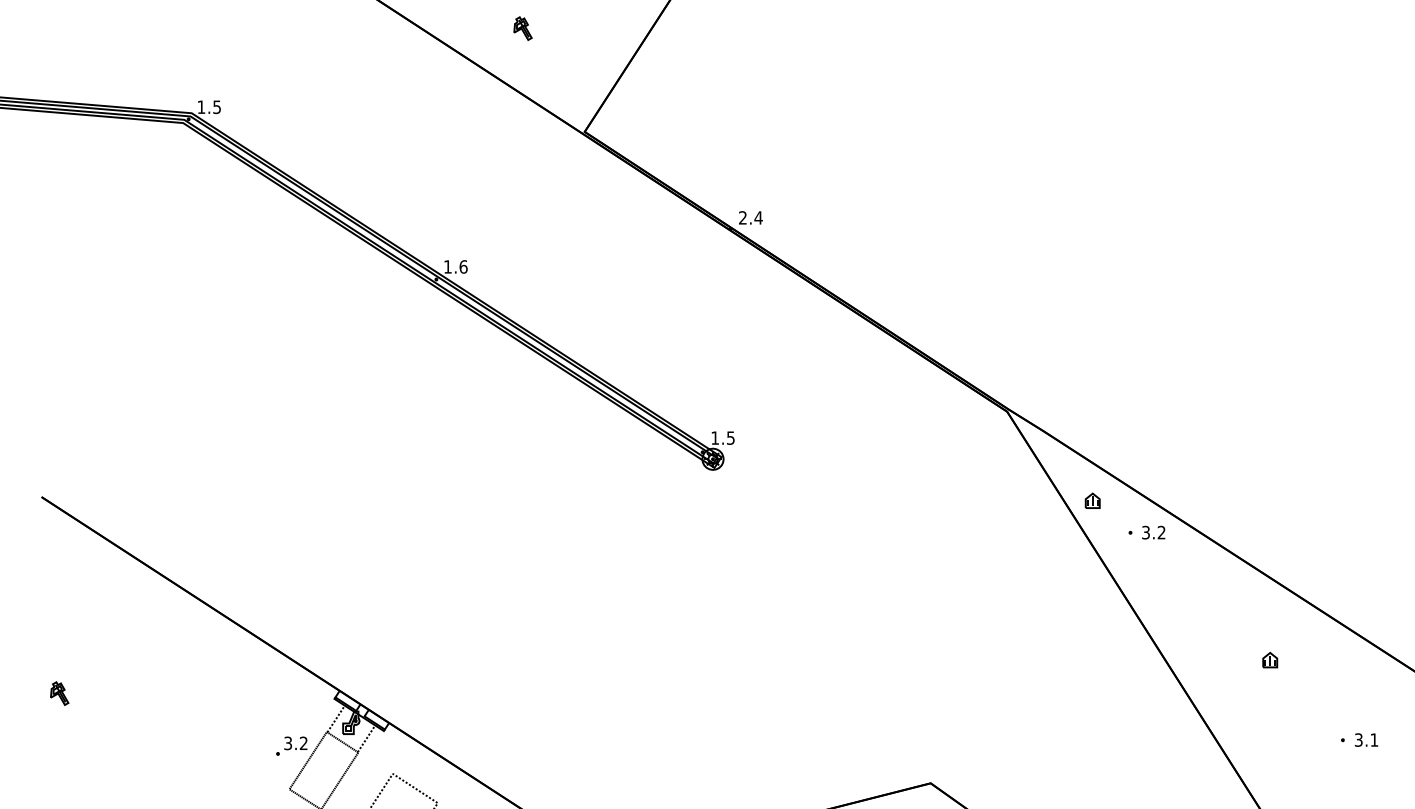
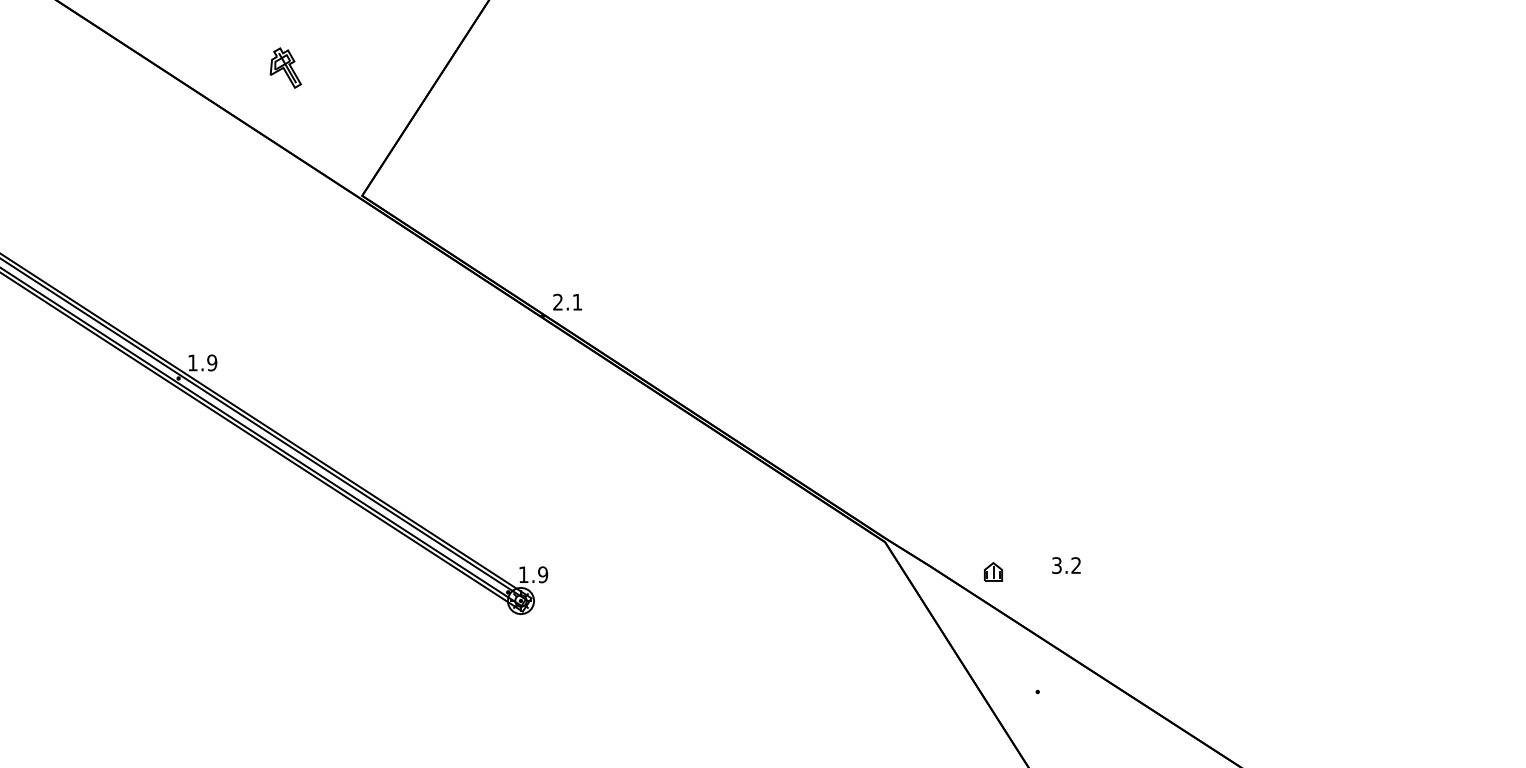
part: (522, 28) -> (285, 67), size x1.4
text: (758, 217) -> (577, 301), 2.4 -> 2.1
text: (463, 266) -> (212, 362), 1.6 -> 1.9
text: (730, 437) -> (542, 574), 1.5 -> 1.9
part: (1092, 500) -> (993, 571), moved
text: (1153, 532) -> (1066, 565), moved

